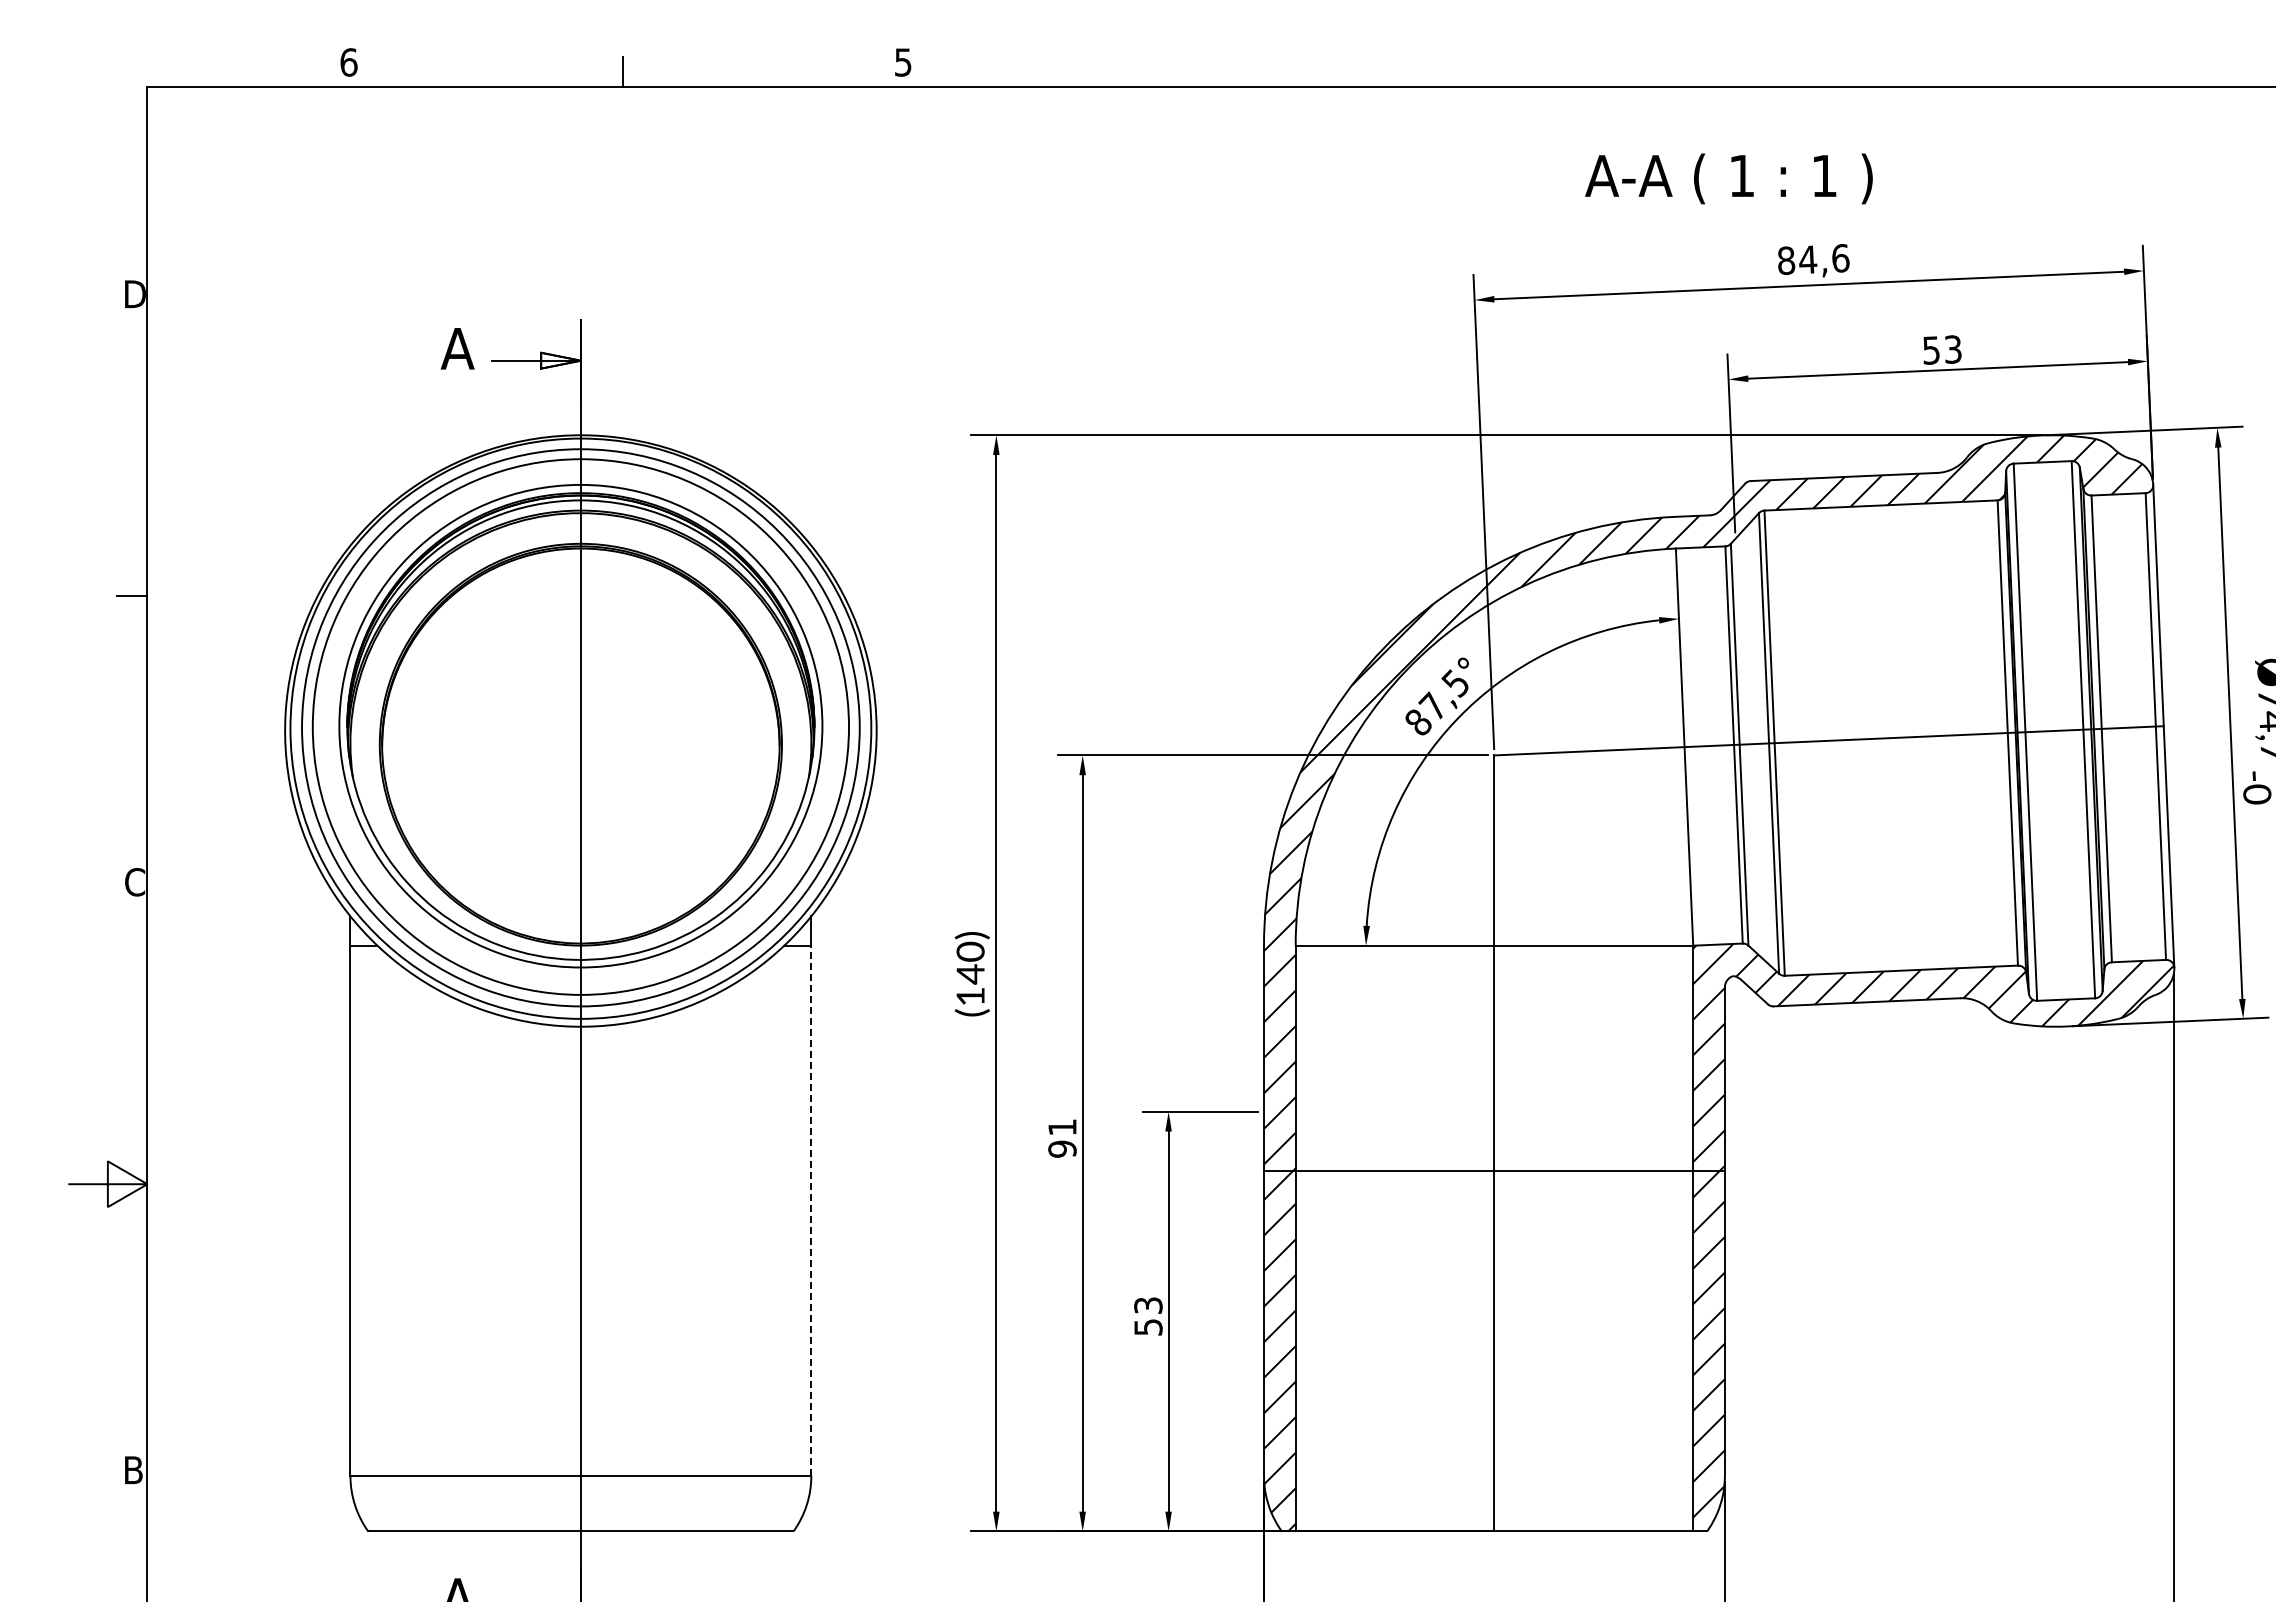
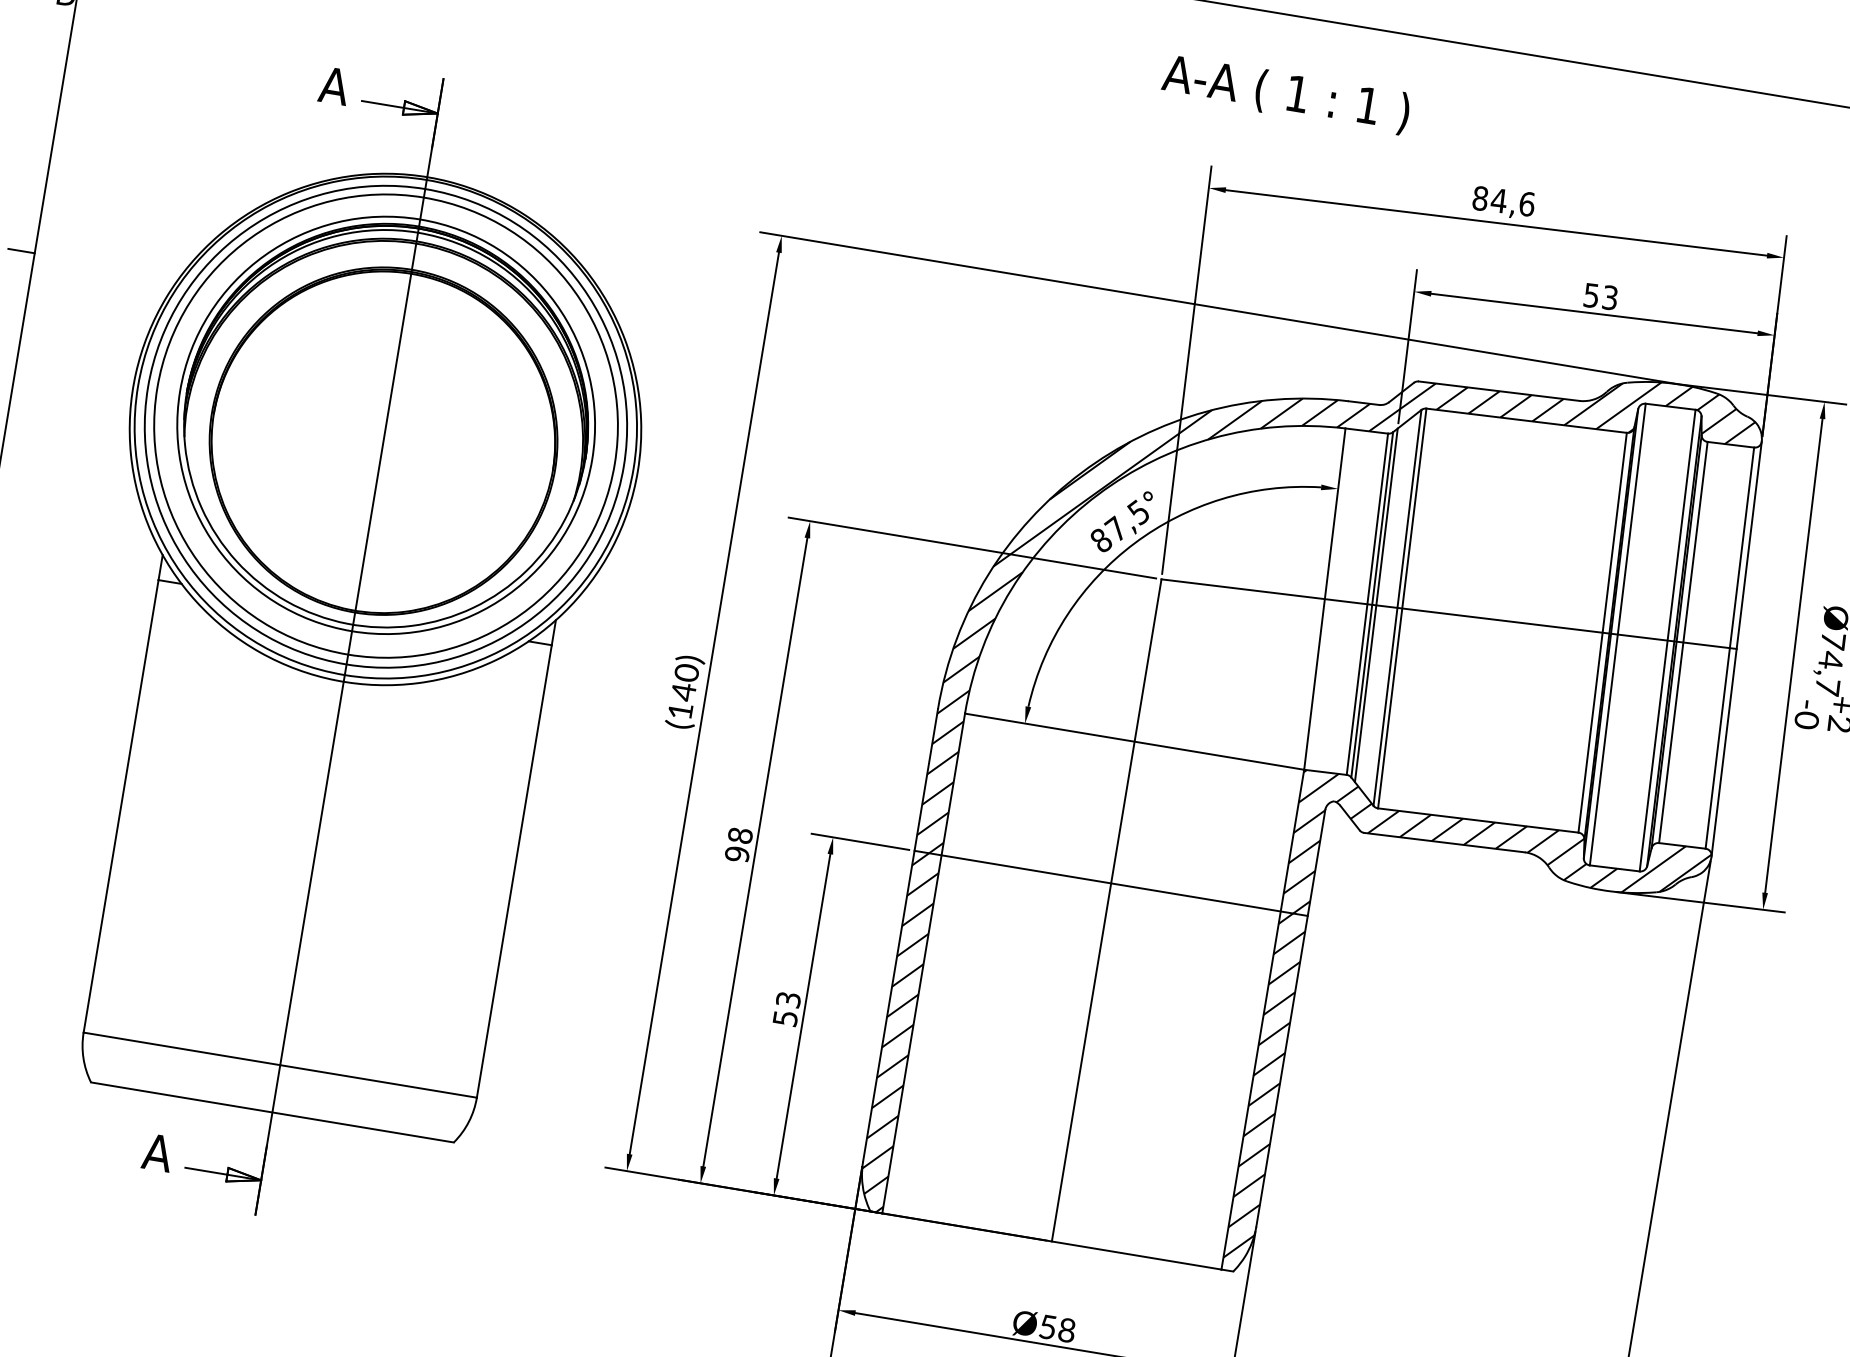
text: (1728, 178) -> (1285, 94), moved
line: (1744, 744) -> (1376, 605), added
text: (1062, 1126) -> (740, 834), 91 -> 98
line: (1494, 1170) -> (1111, 883), moved
line: (811, 1210) -> (514, 871), dashed -> solid

